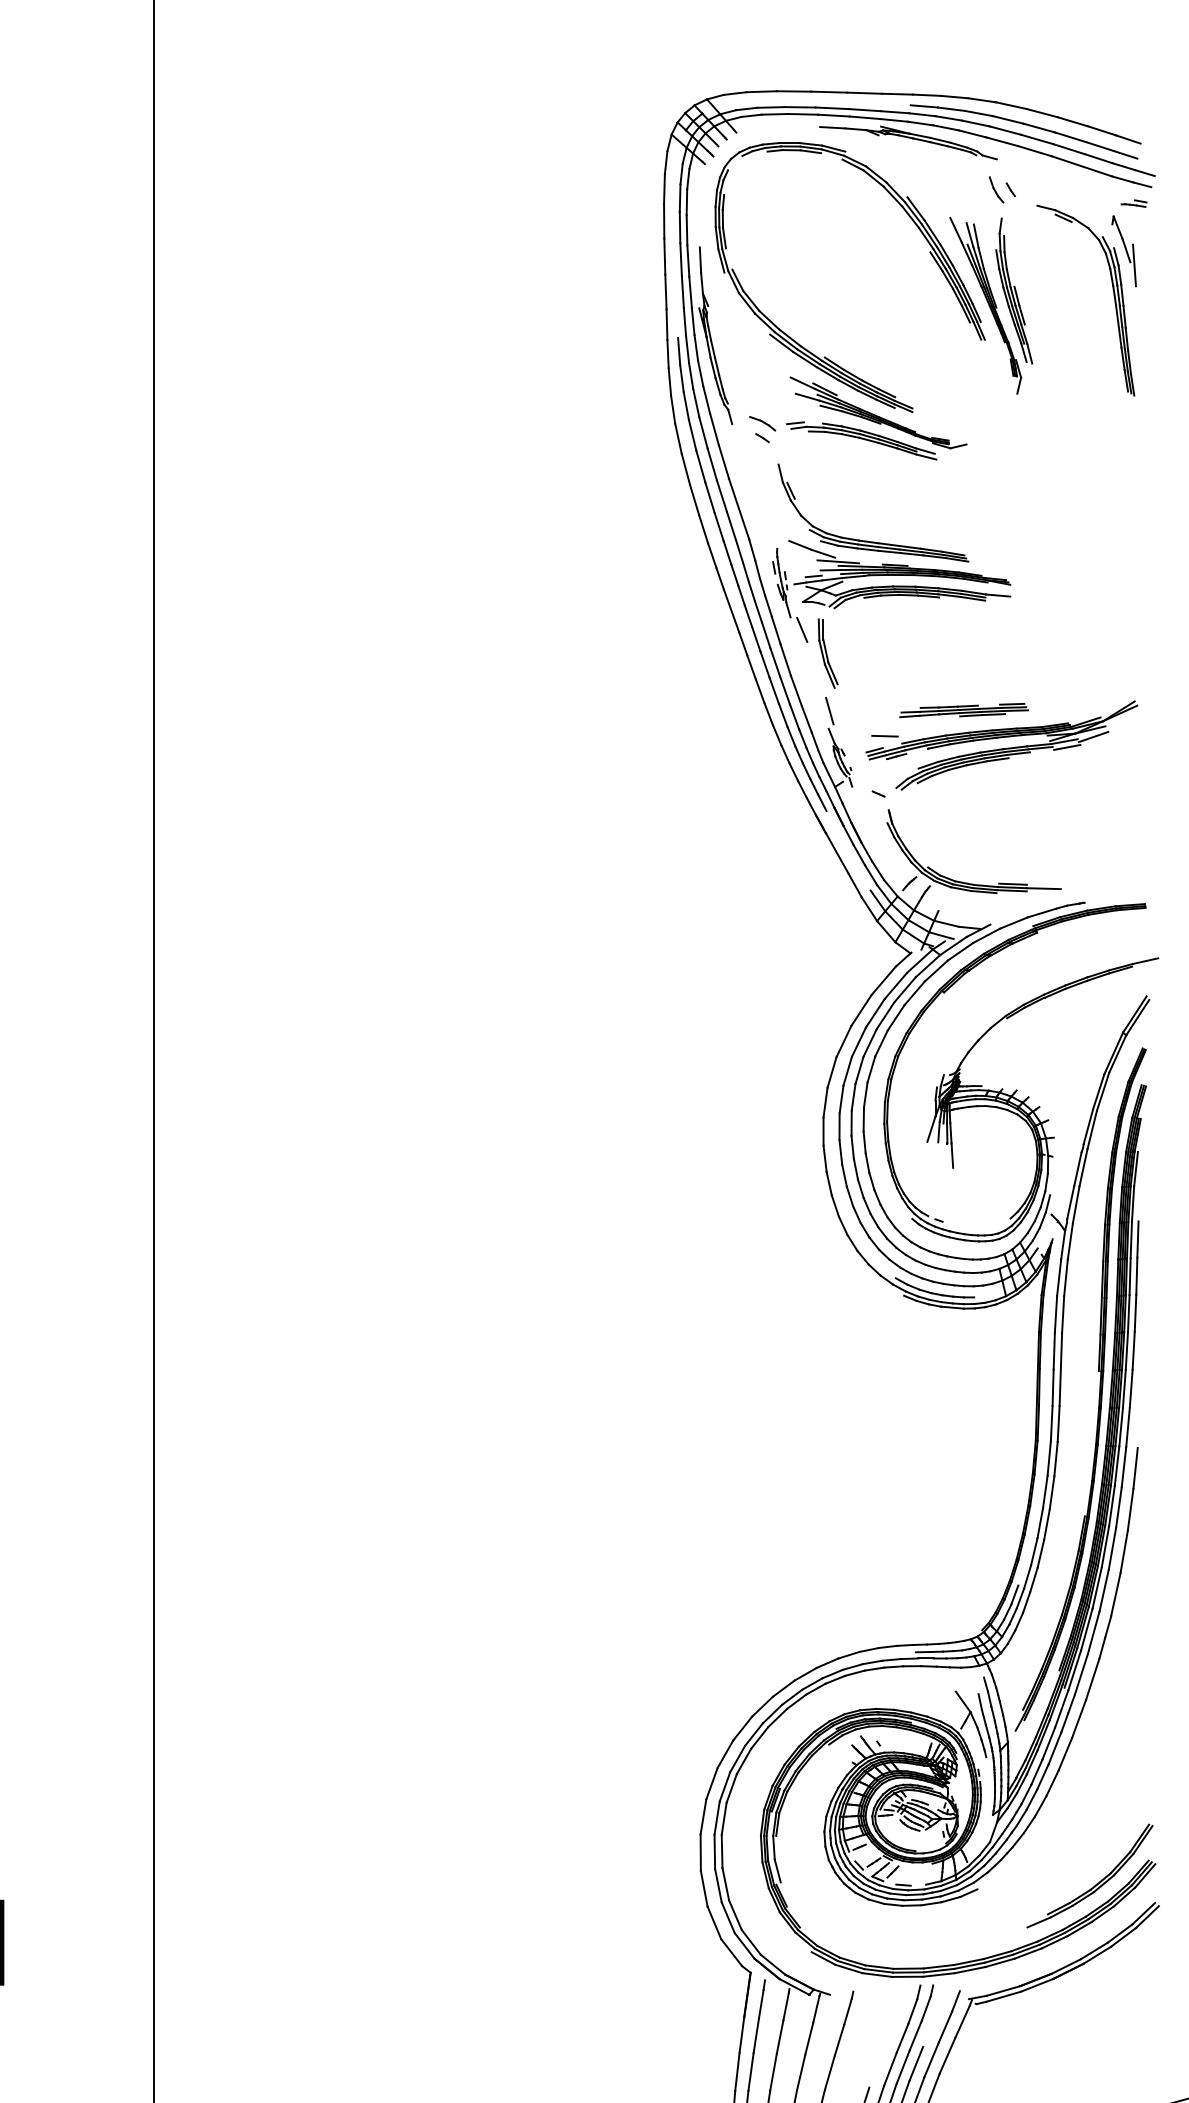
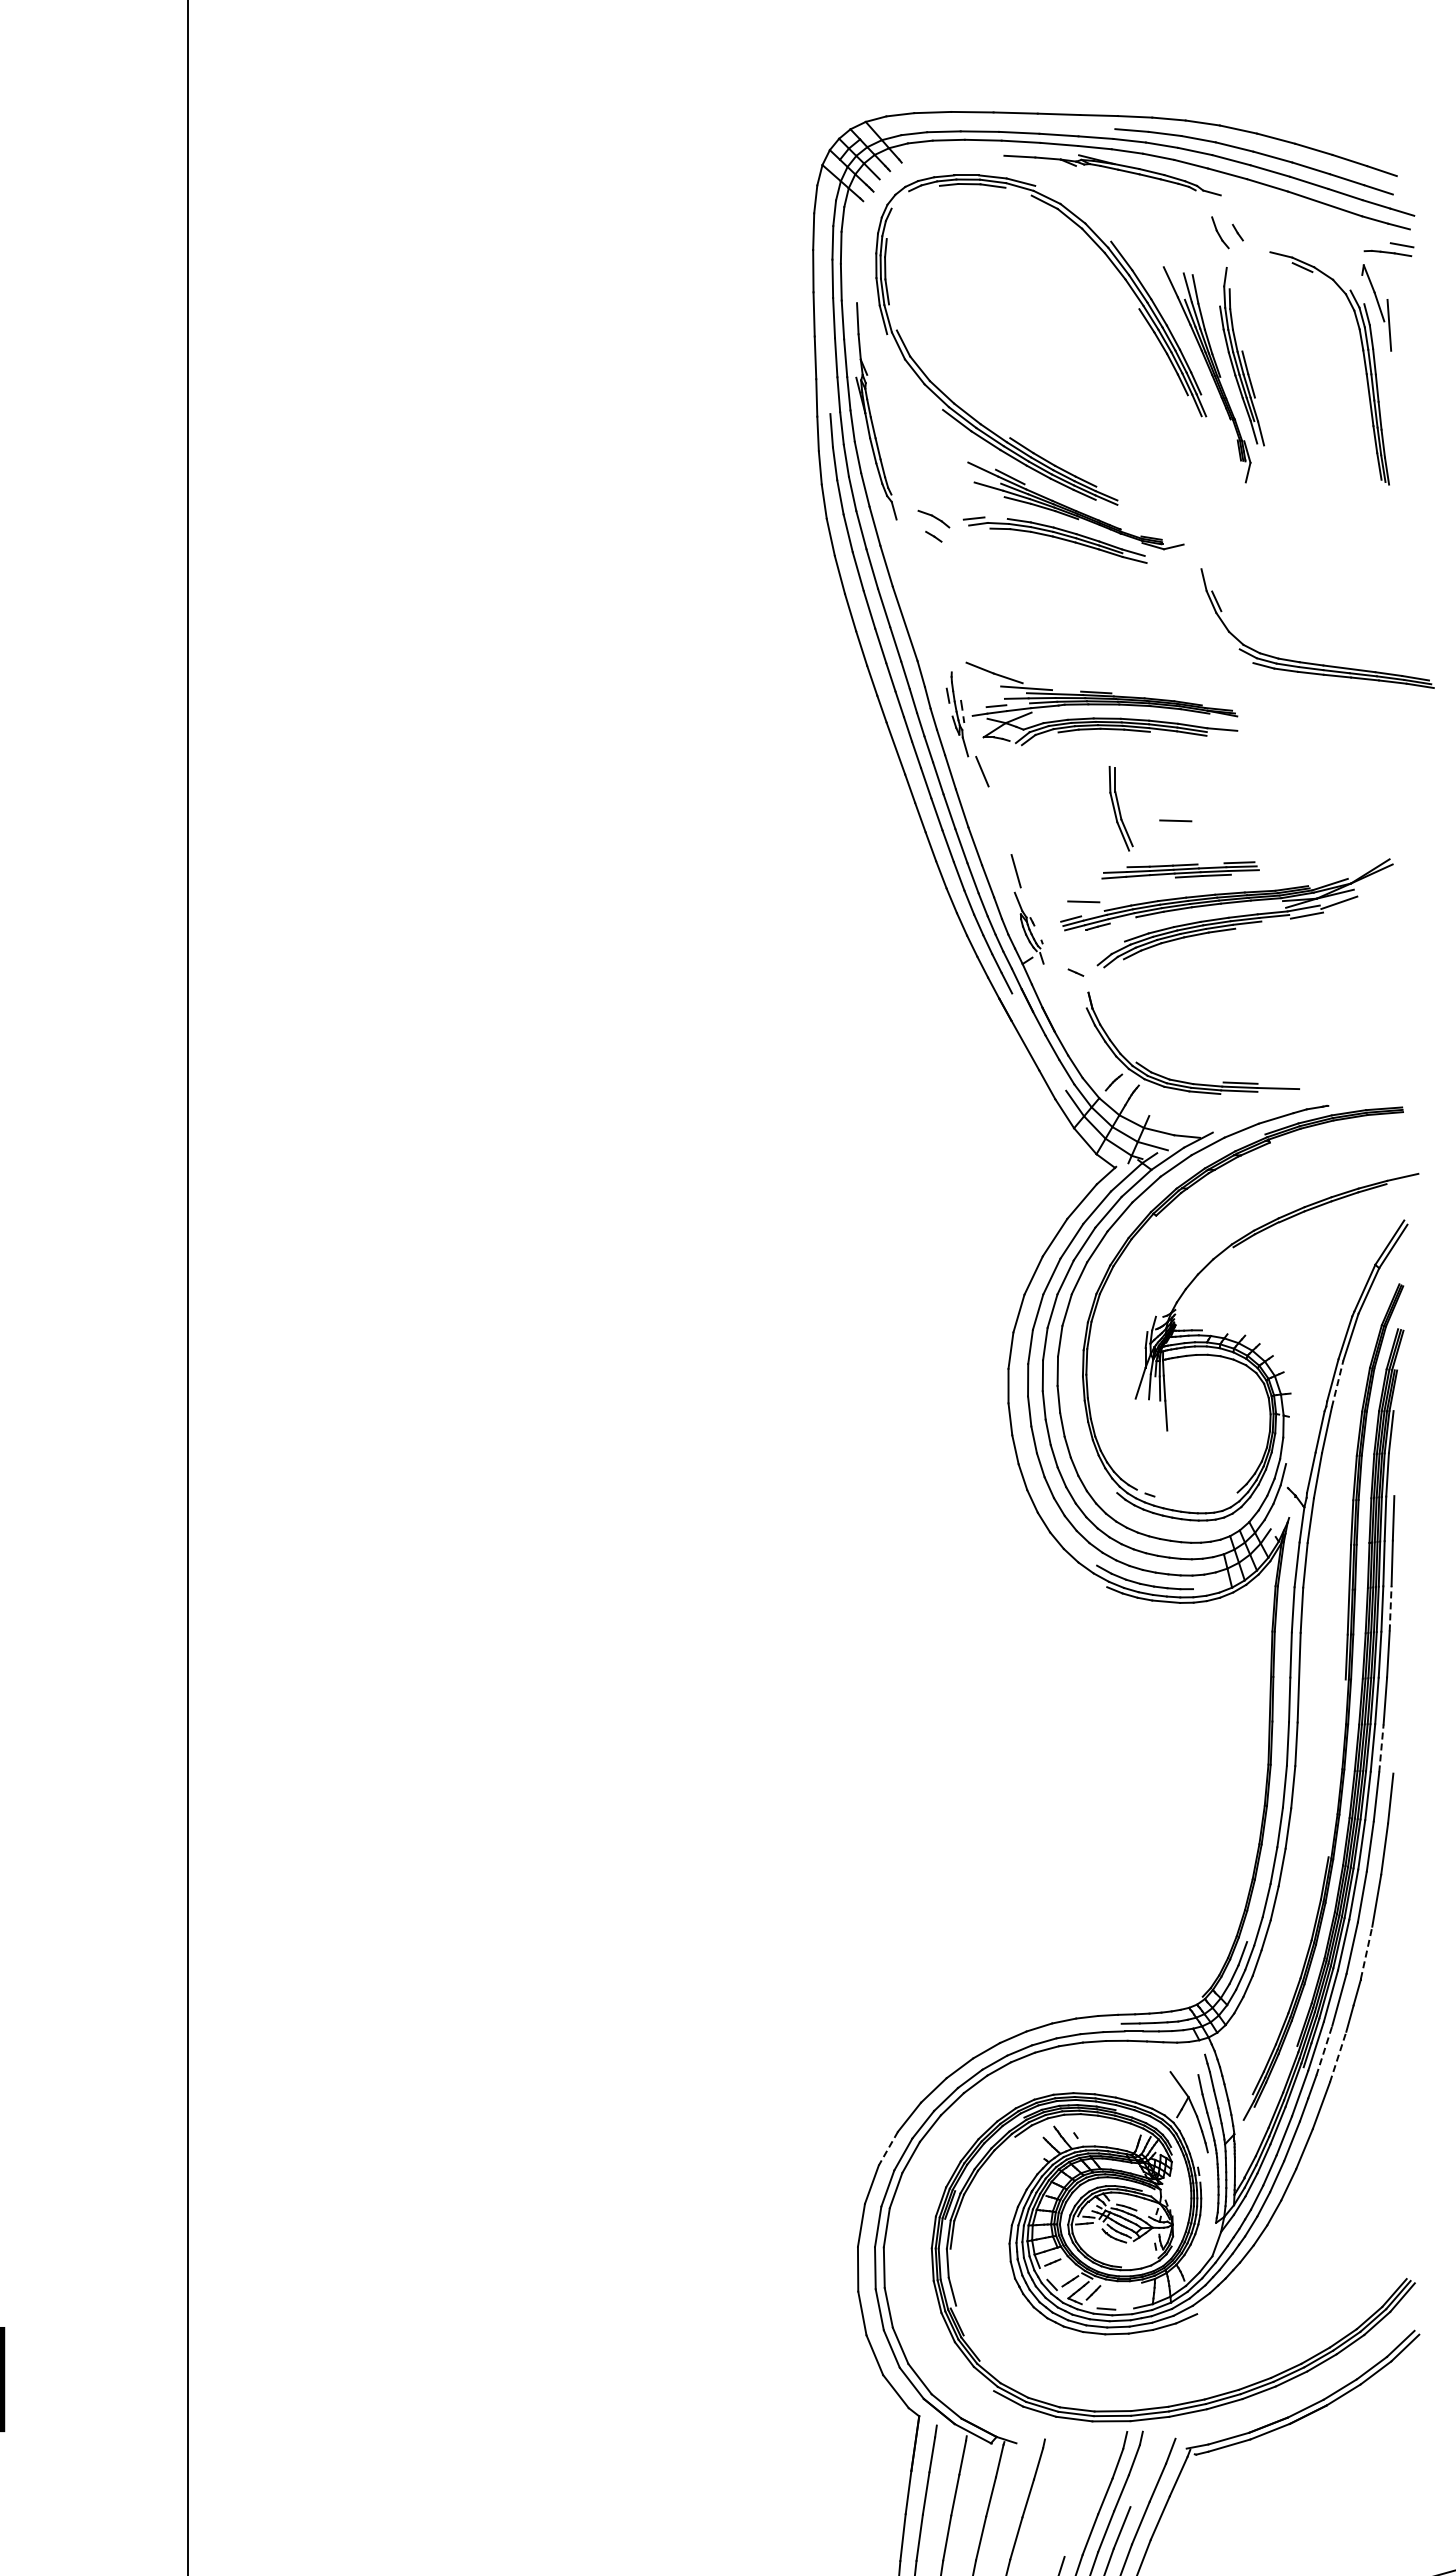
part: (1133, 203) -> (1388, 249), size x1.6
part: (867, 540) -> (1310, 662), moved
part: (827, 653) -> (1120, 808), moved
line: (959, 669) -> (1175, 820), added
line: (1092, 1129) -> (1337, 1383), solid -> dashed
line: (1135, 1313) -> (1390, 1608), solid -> dashed
line: (1128, 1426) -> (1381, 1747), solid -> dashed
line: (1115, 1594) -> (1366, 1952), solid -> dashed
line: (1081, 1674) -> (1324, 2050), solid -> dashed
line: (1092, 1679) -> (1338, 2057), solid -> dashed
line: (725, 1754) -> (888, 2149), solid -> dashed
part: (1096, 1883) -> (1342, 2307), removed

